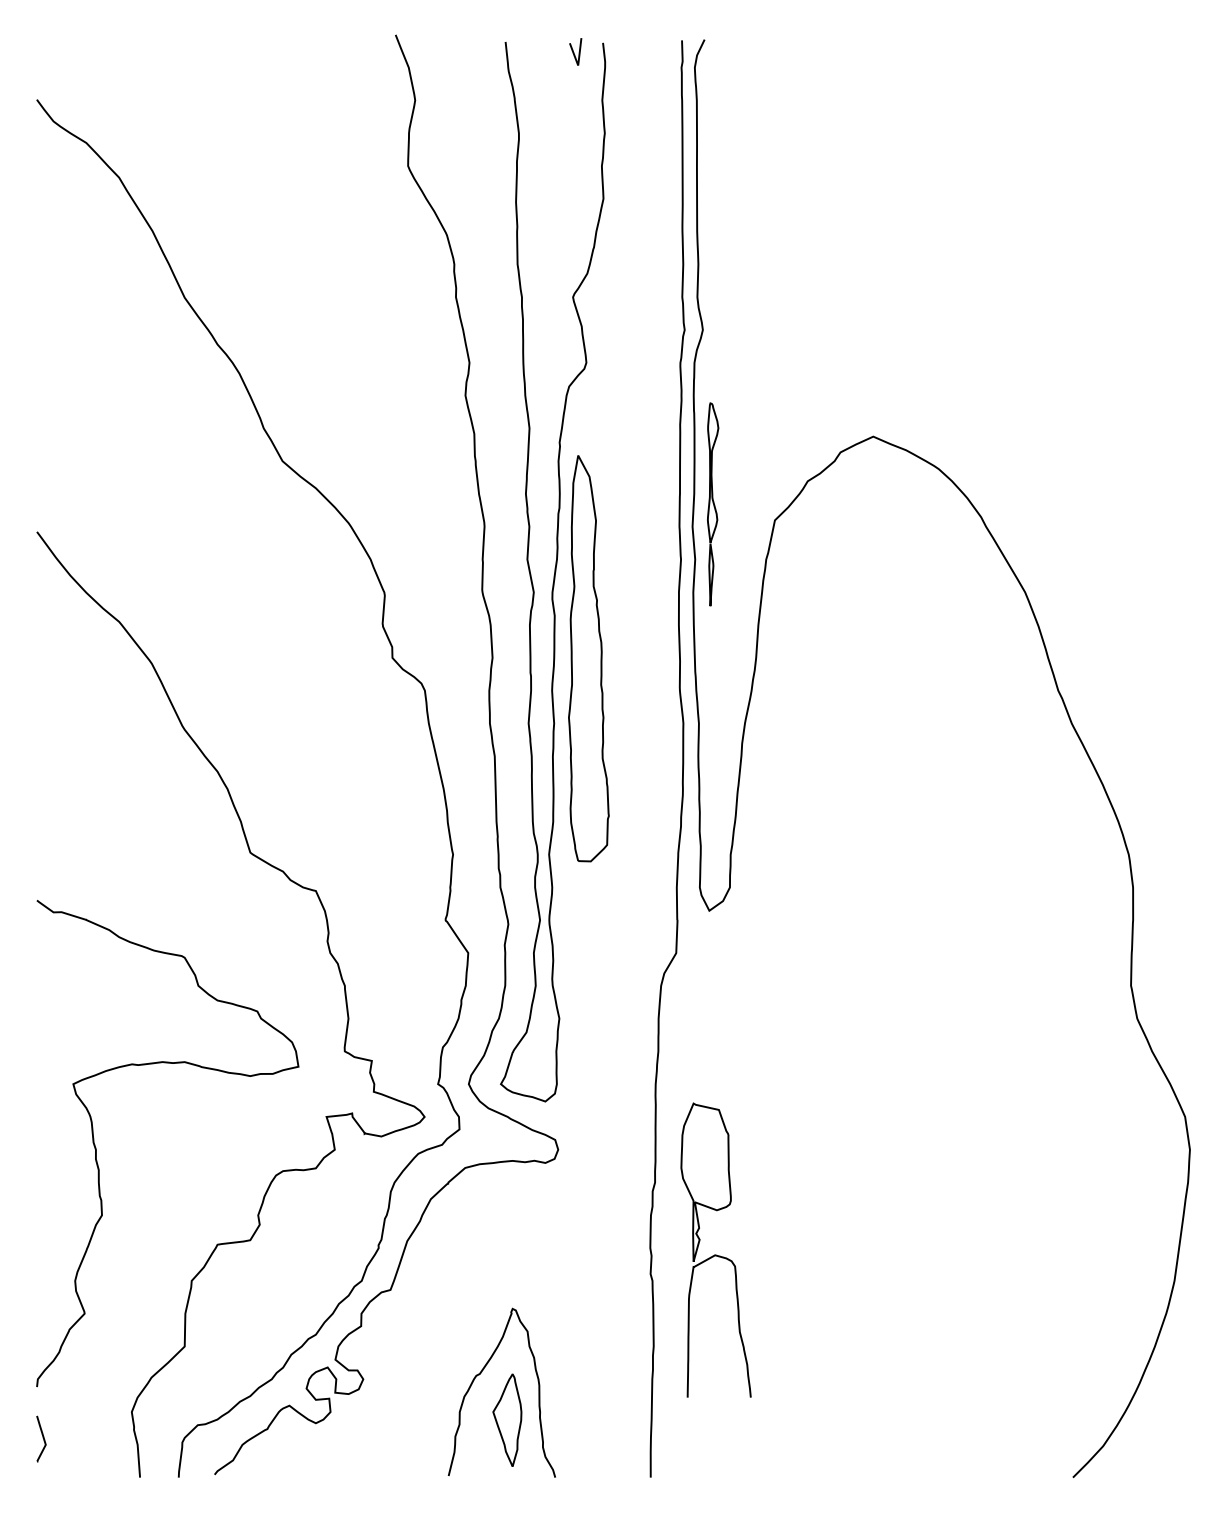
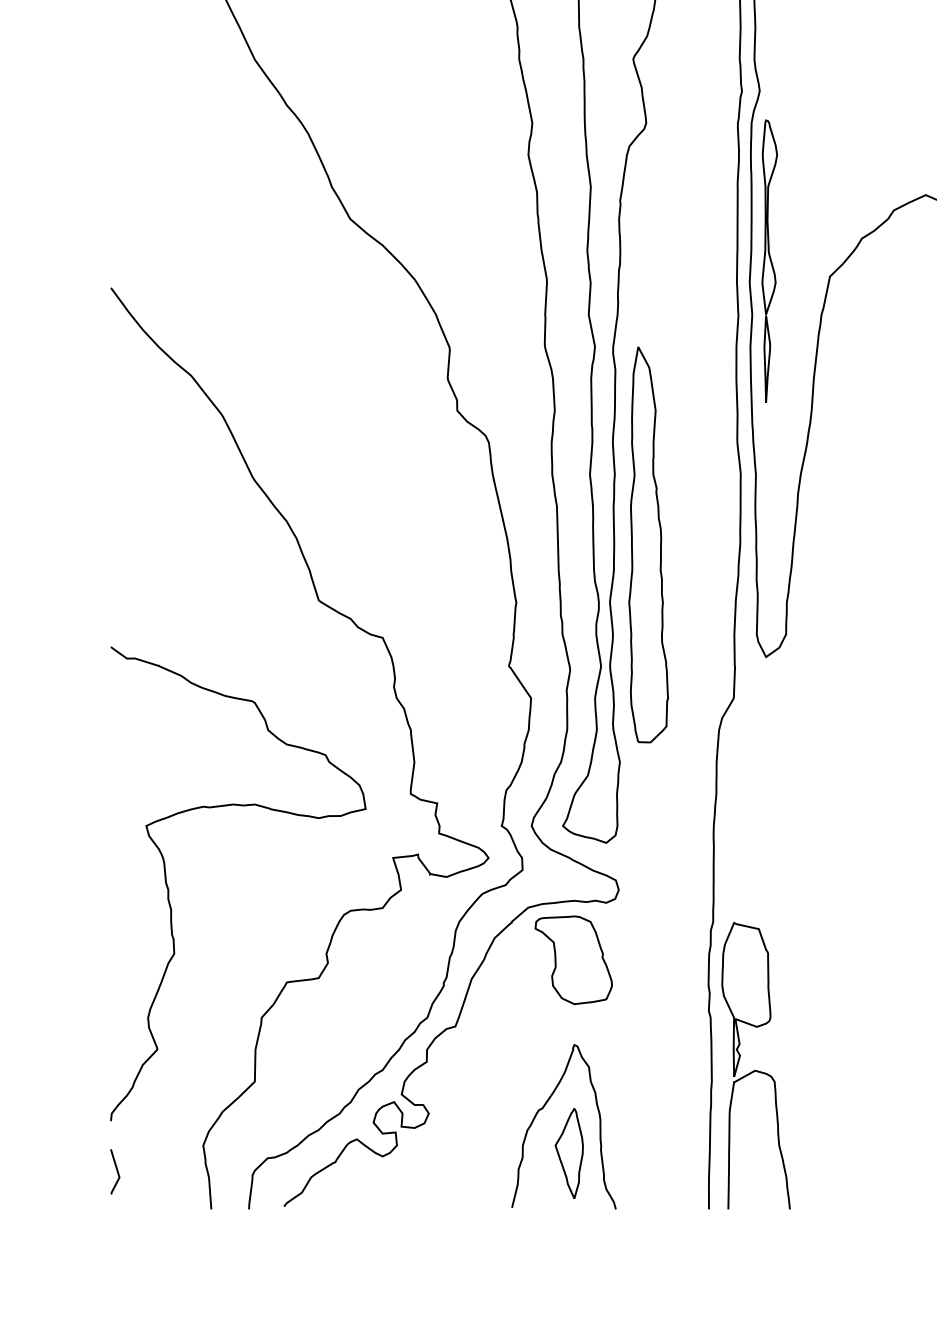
part: (712, 504) -> (769, 261), size x1.43
part: (588, 658) -> (648, 544), moved
part: (511, 1221) -> (573, 959), added
part: (715, 1249) -> (755, 1065), moved

